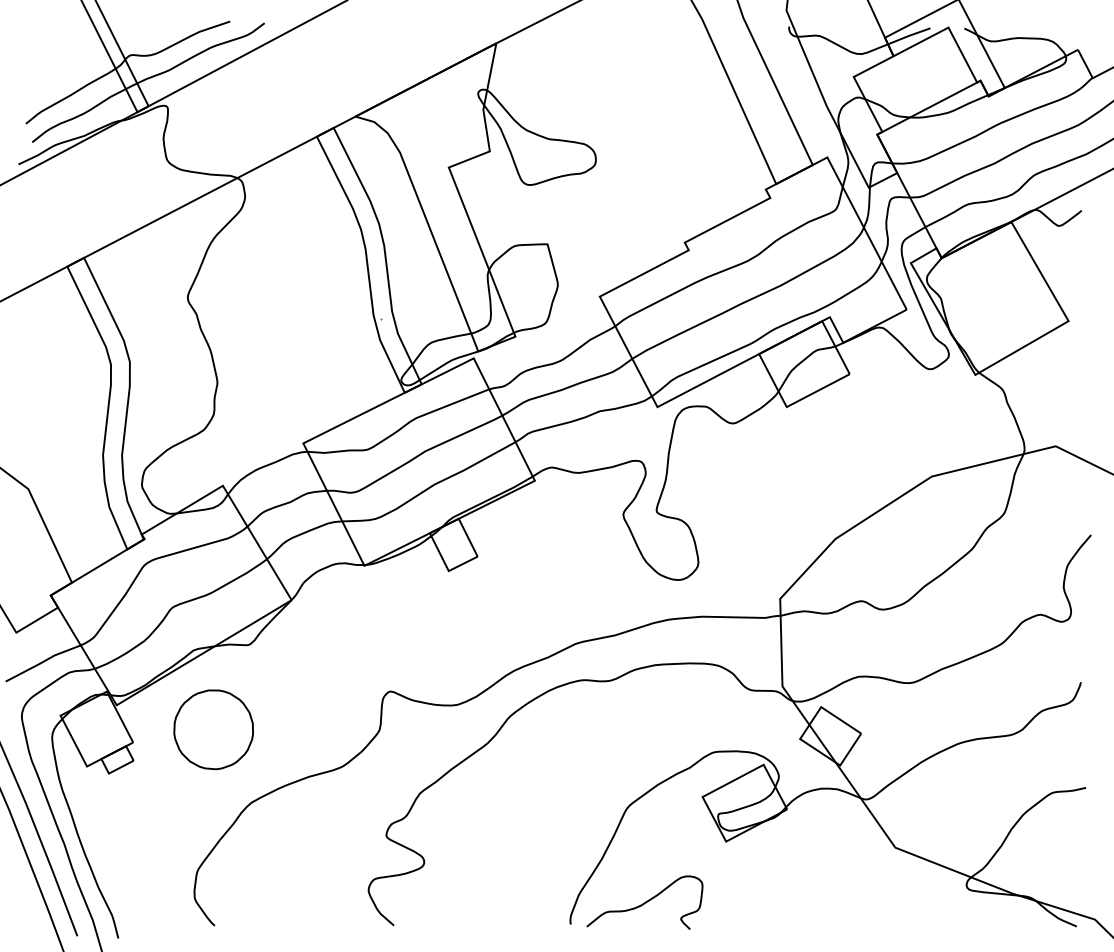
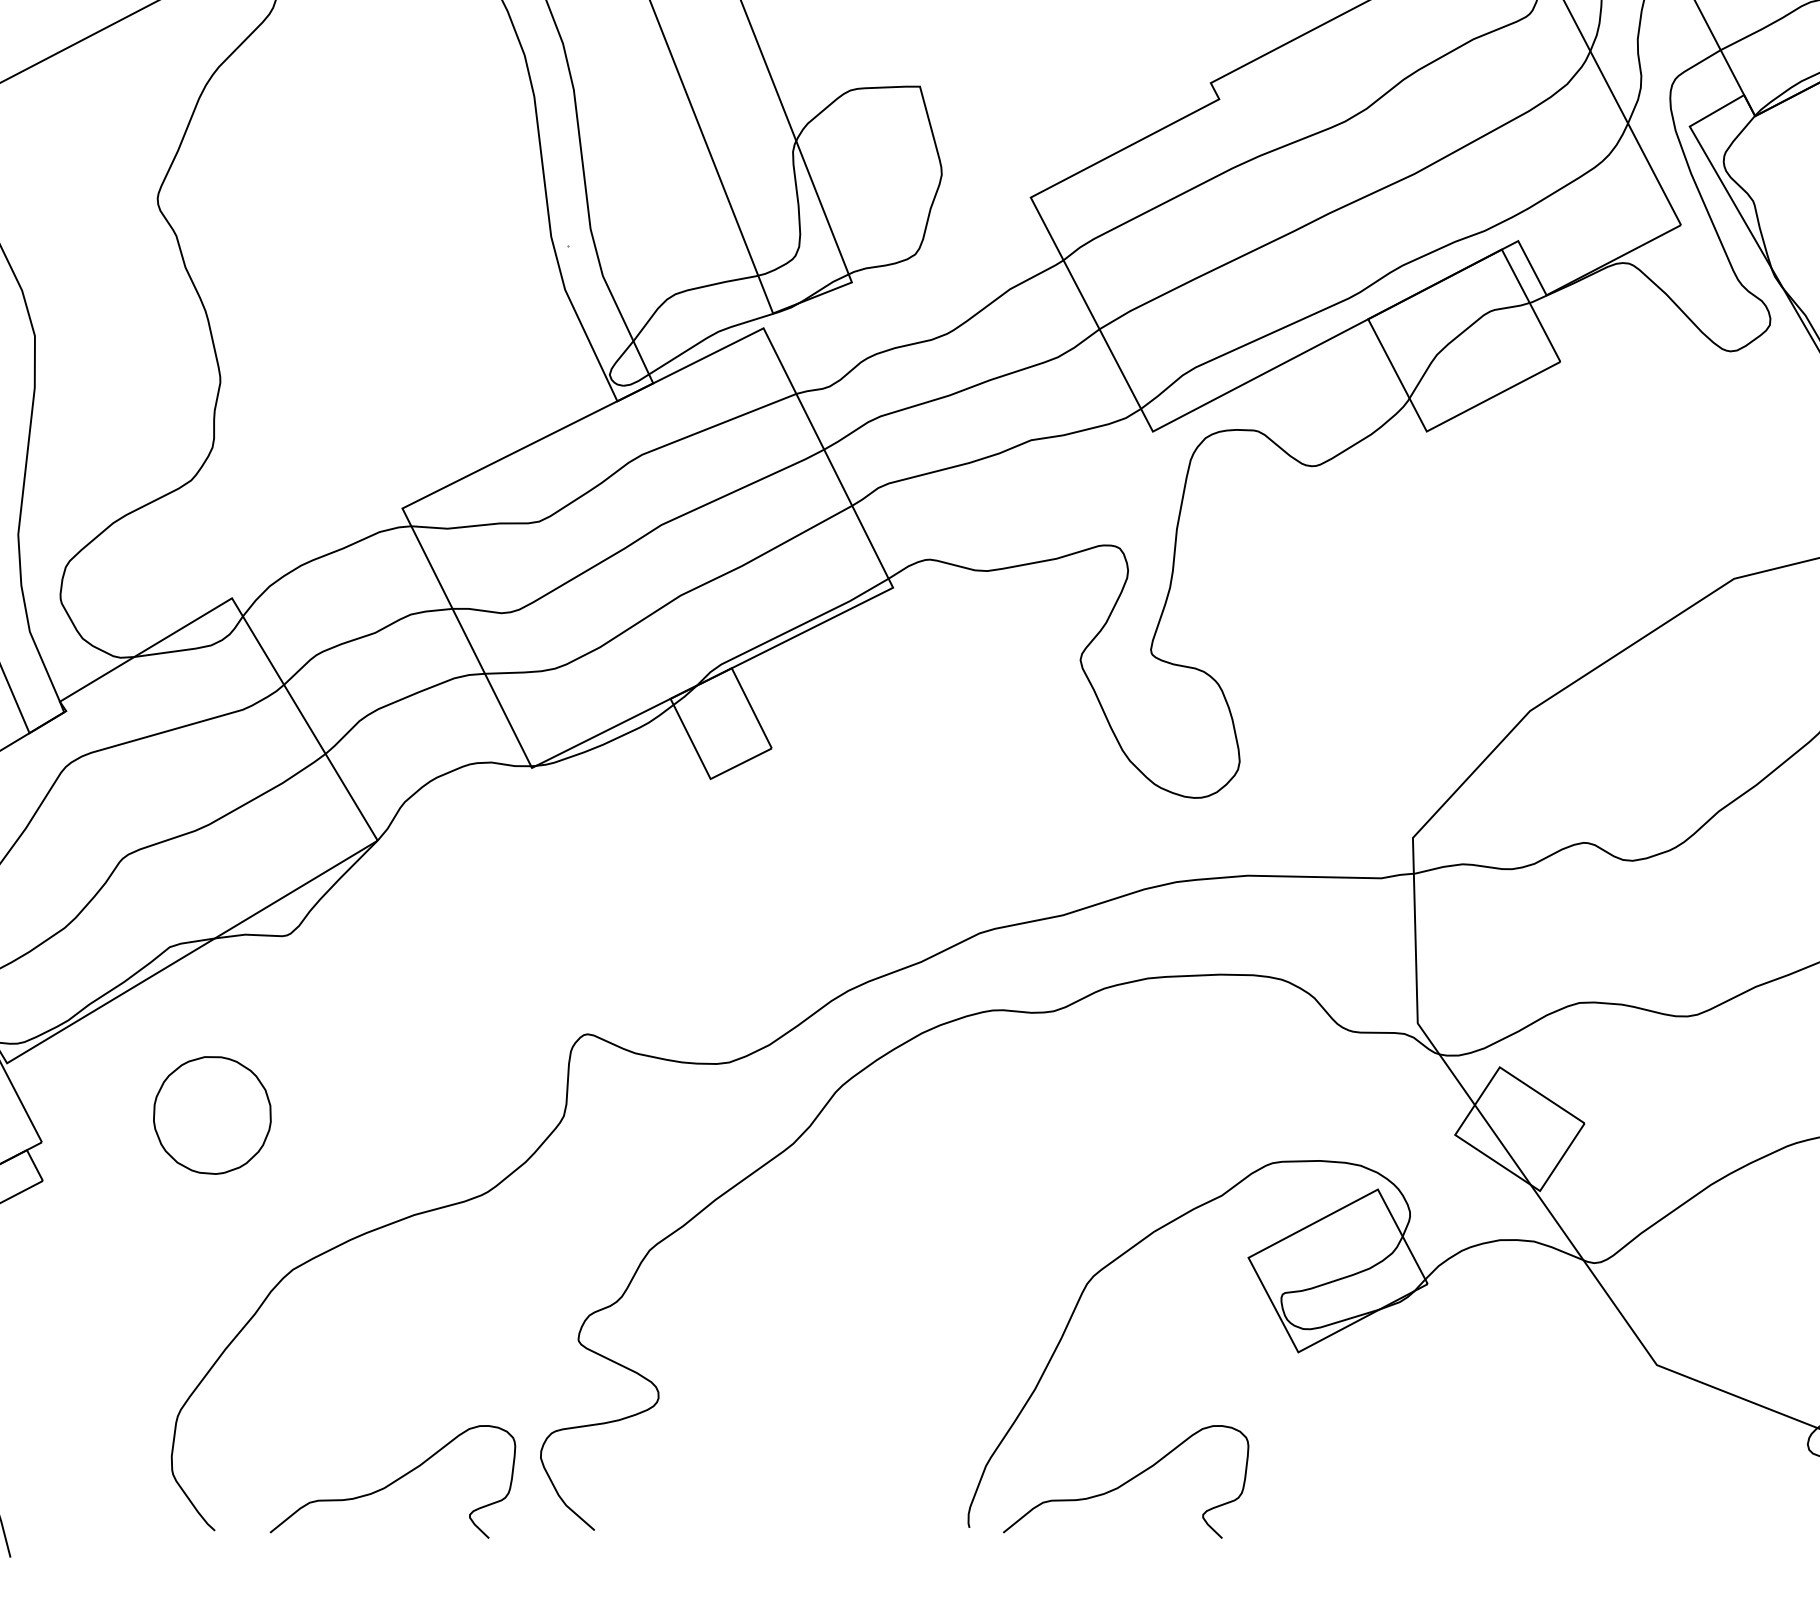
part: (213, 729) -> (212, 1114), size x0.7
curve: (298, 902) -> (392, 1481), added

